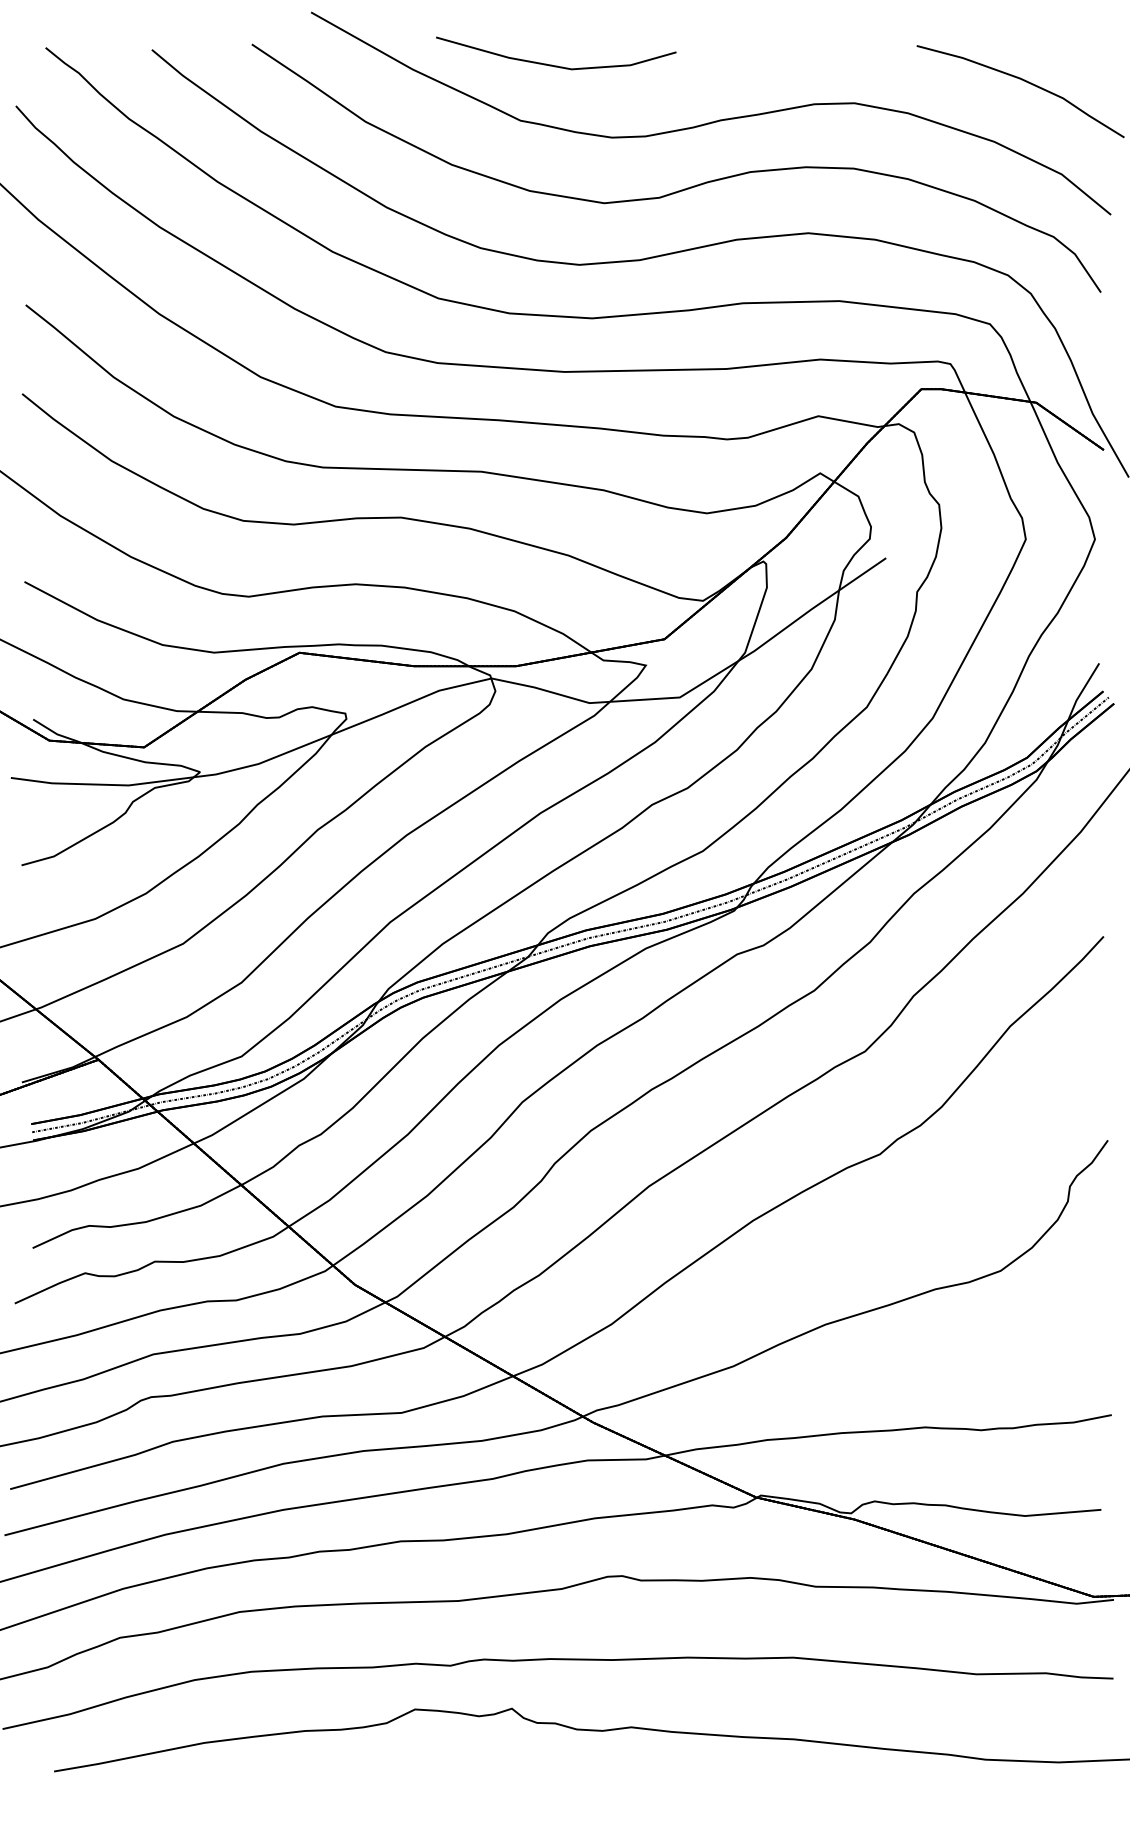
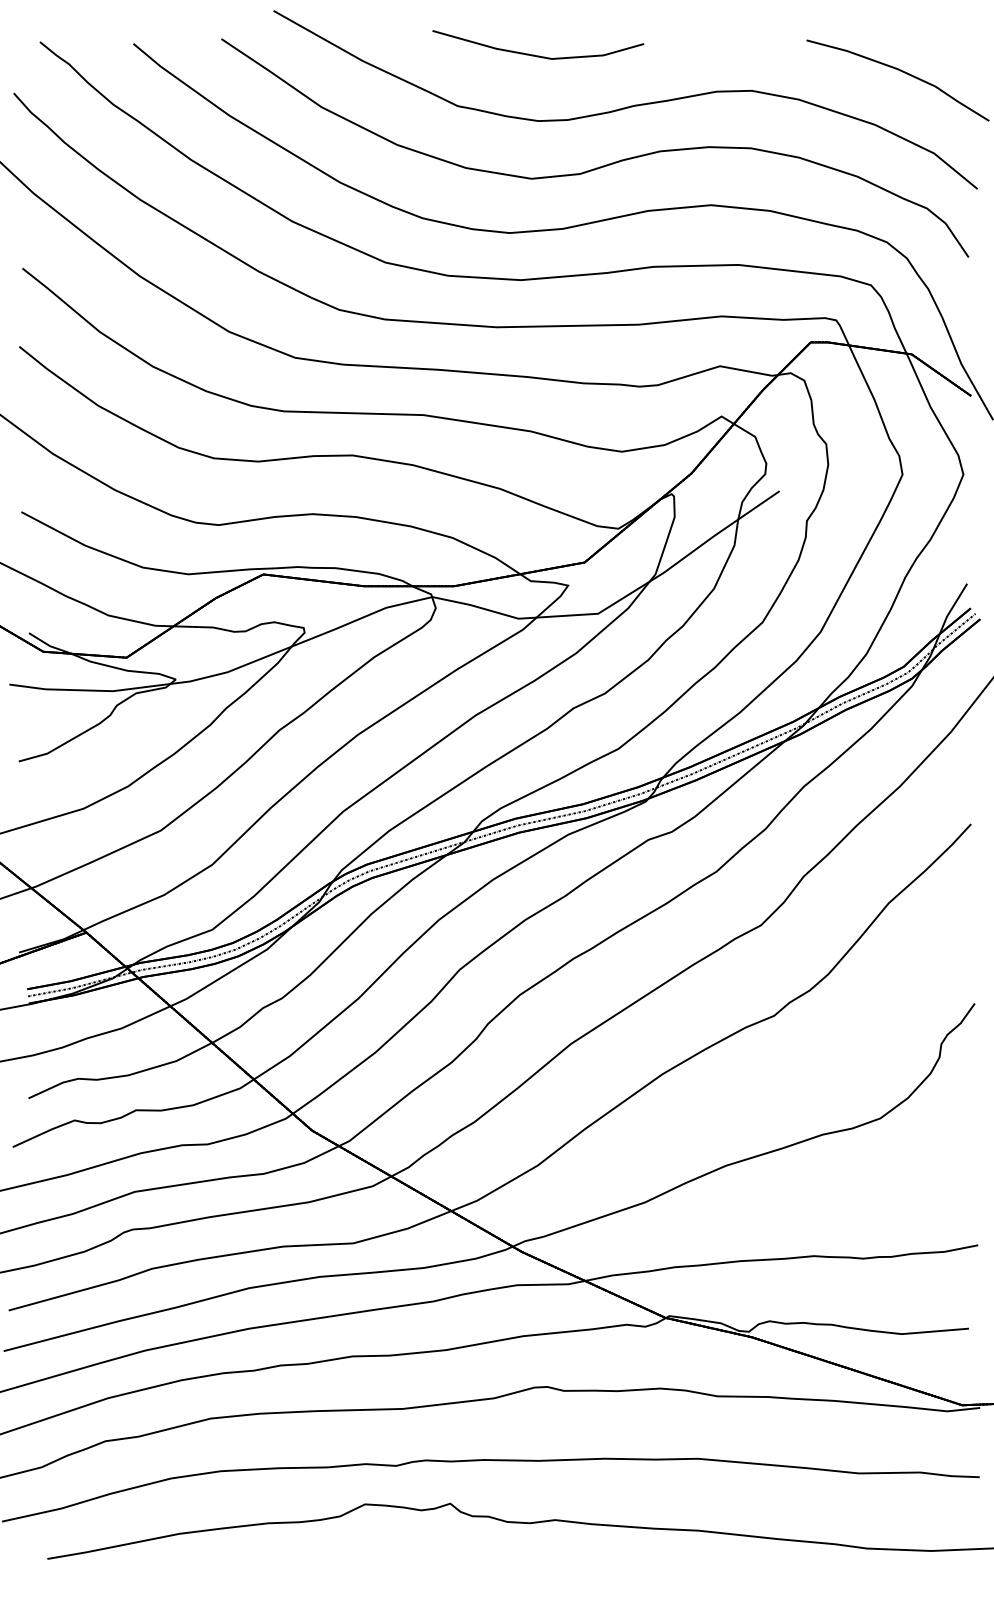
line: (551, 64) -> (534, 54), moved

